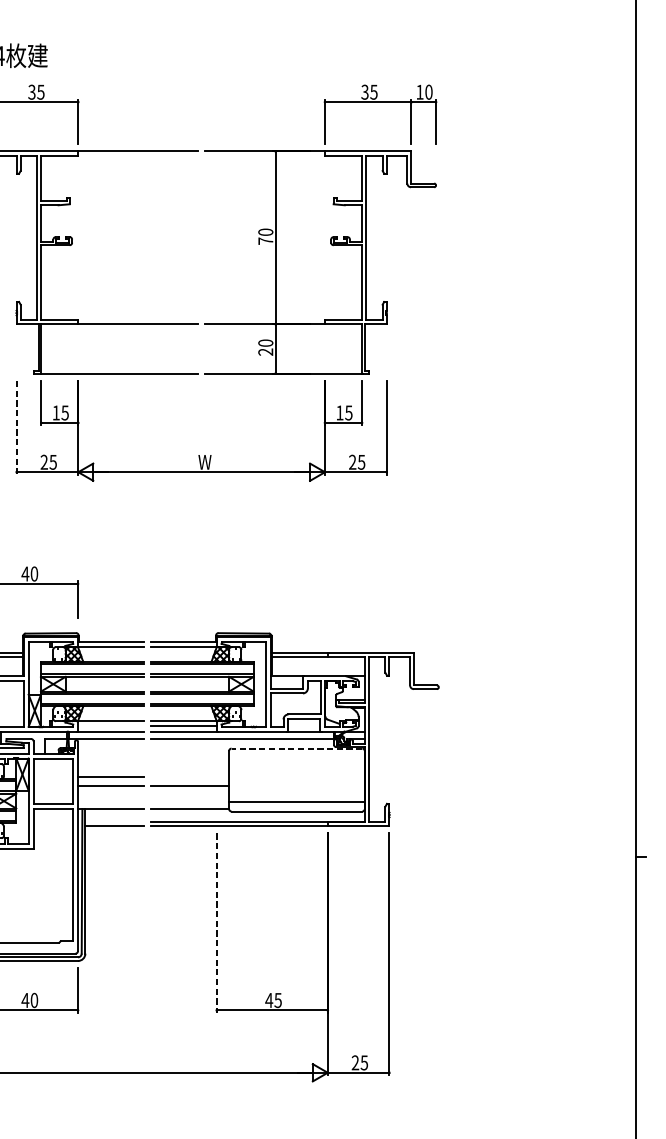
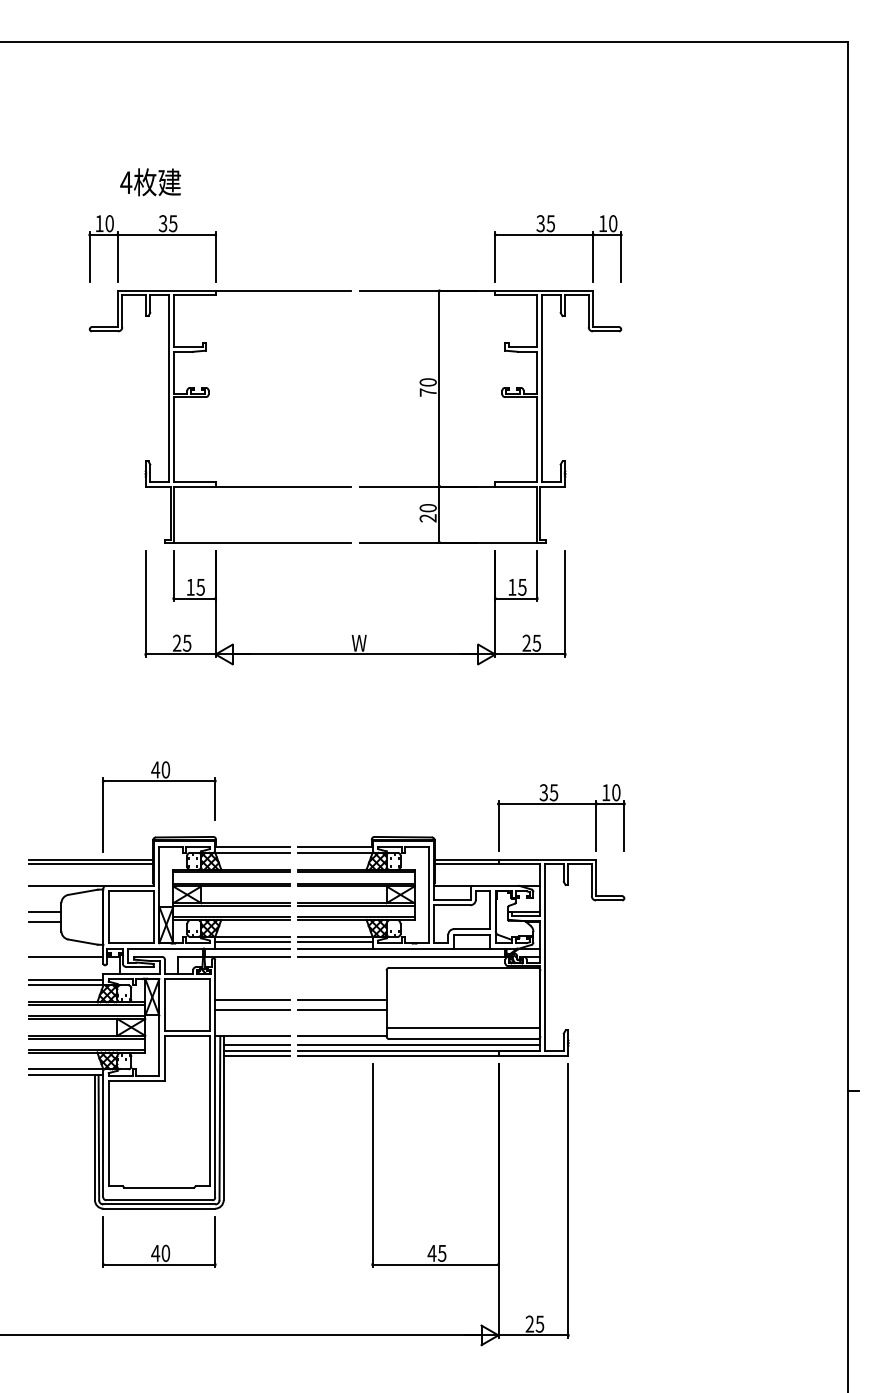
line: (16, 428) -> (145, 604), dashed -> solid
part: (383, 604) -> (561, 804), added
line: (110, 726) -> (252, 942), added
line: (296, 748) -> (463, 967), dashed -> solid
line: (190, 777) -> (342, 1000), added
line: (114, 816) -> (256, 1044), added
line: (258, 816) -> (419, 1044), added
line: (114, 822) -> (256, 1051), added
line: (216, 922) -> (372, 1165), dashed -> solid

